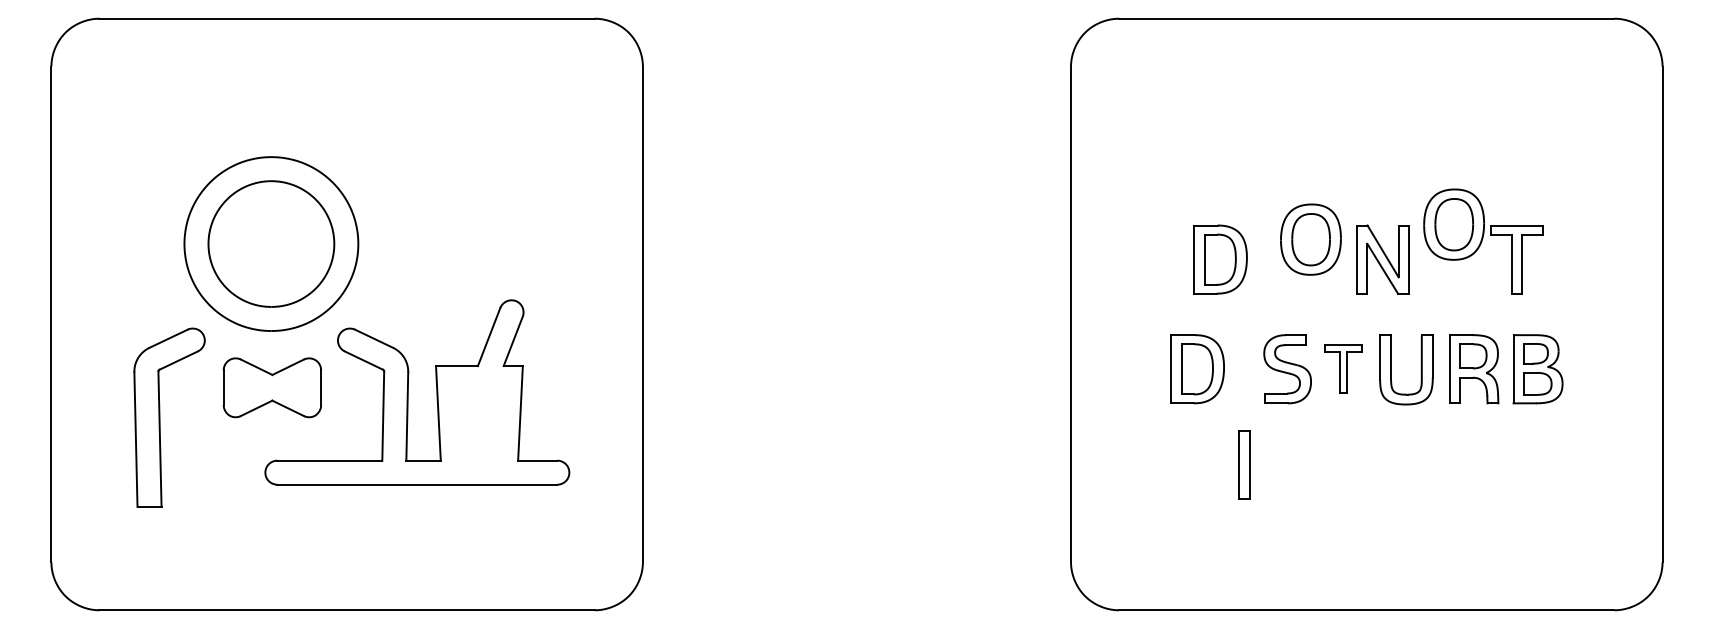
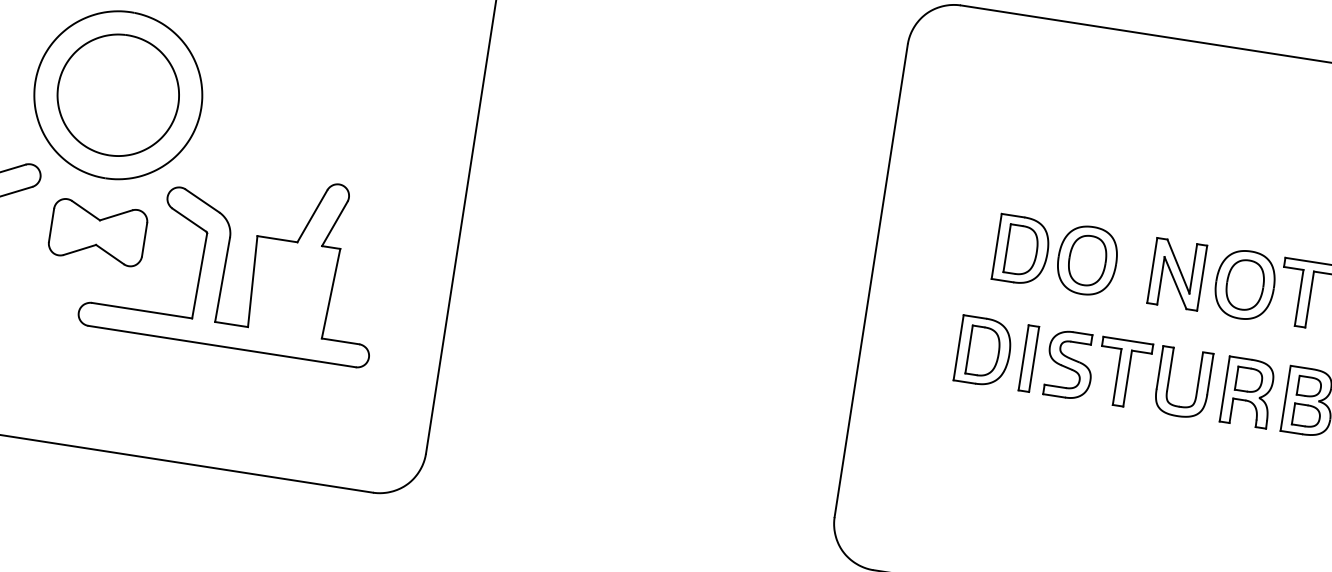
part: (1453, 224) -> (1244, 284), moved
part: (1310, 239) -> (1086, 260), moved
part: (1343, 368) -> (1123, 372), size x1.43
part: (1244, 464) -> (1028, 357), moved

